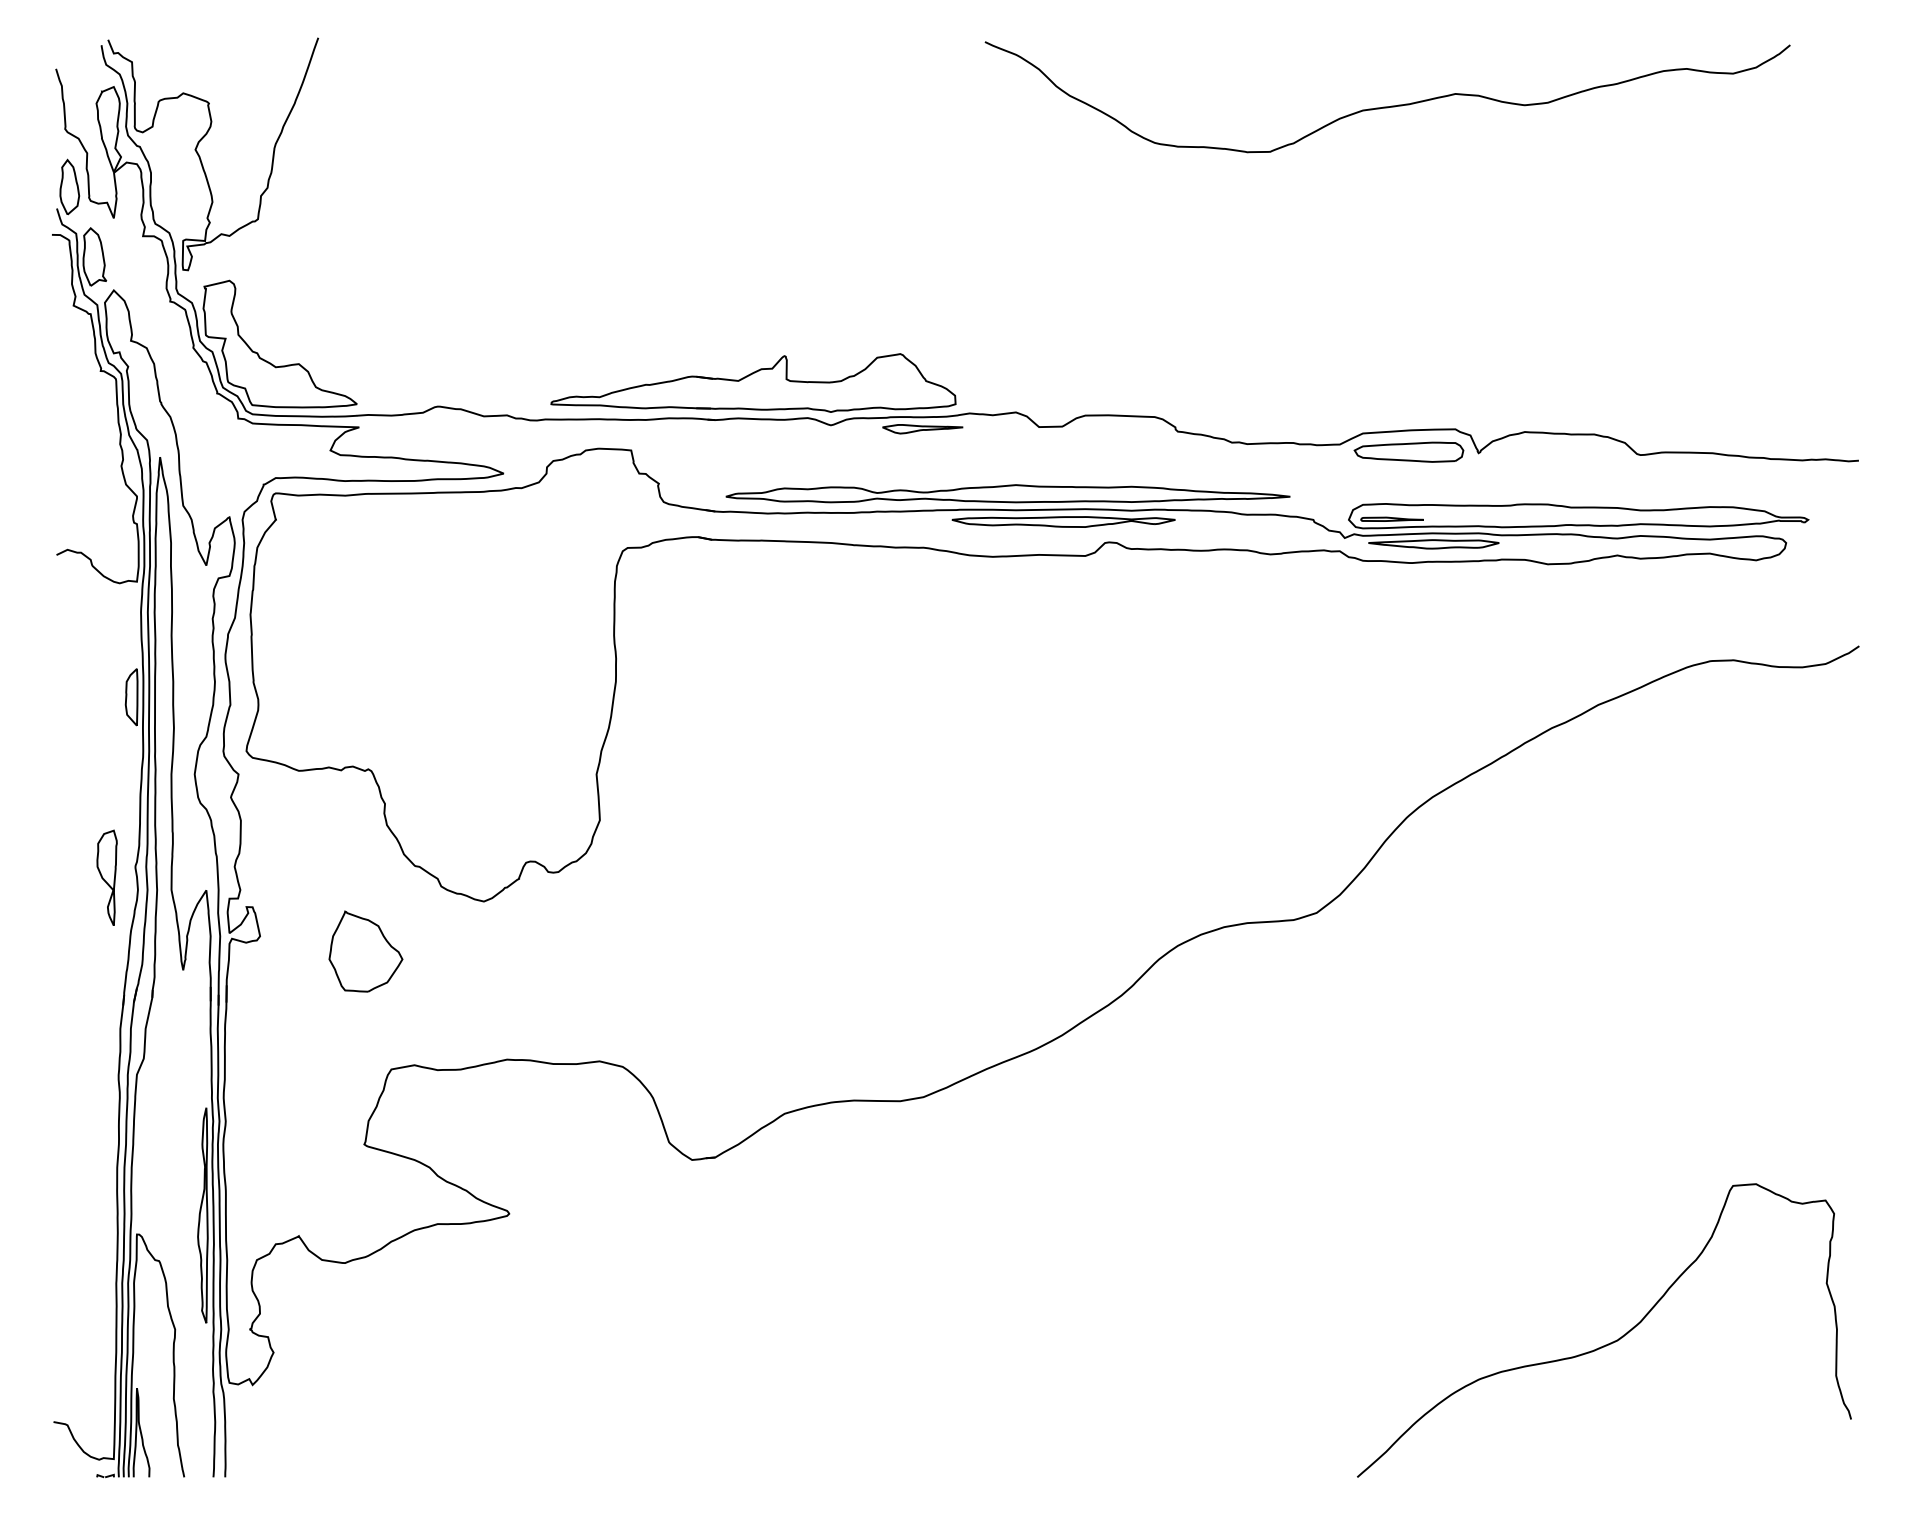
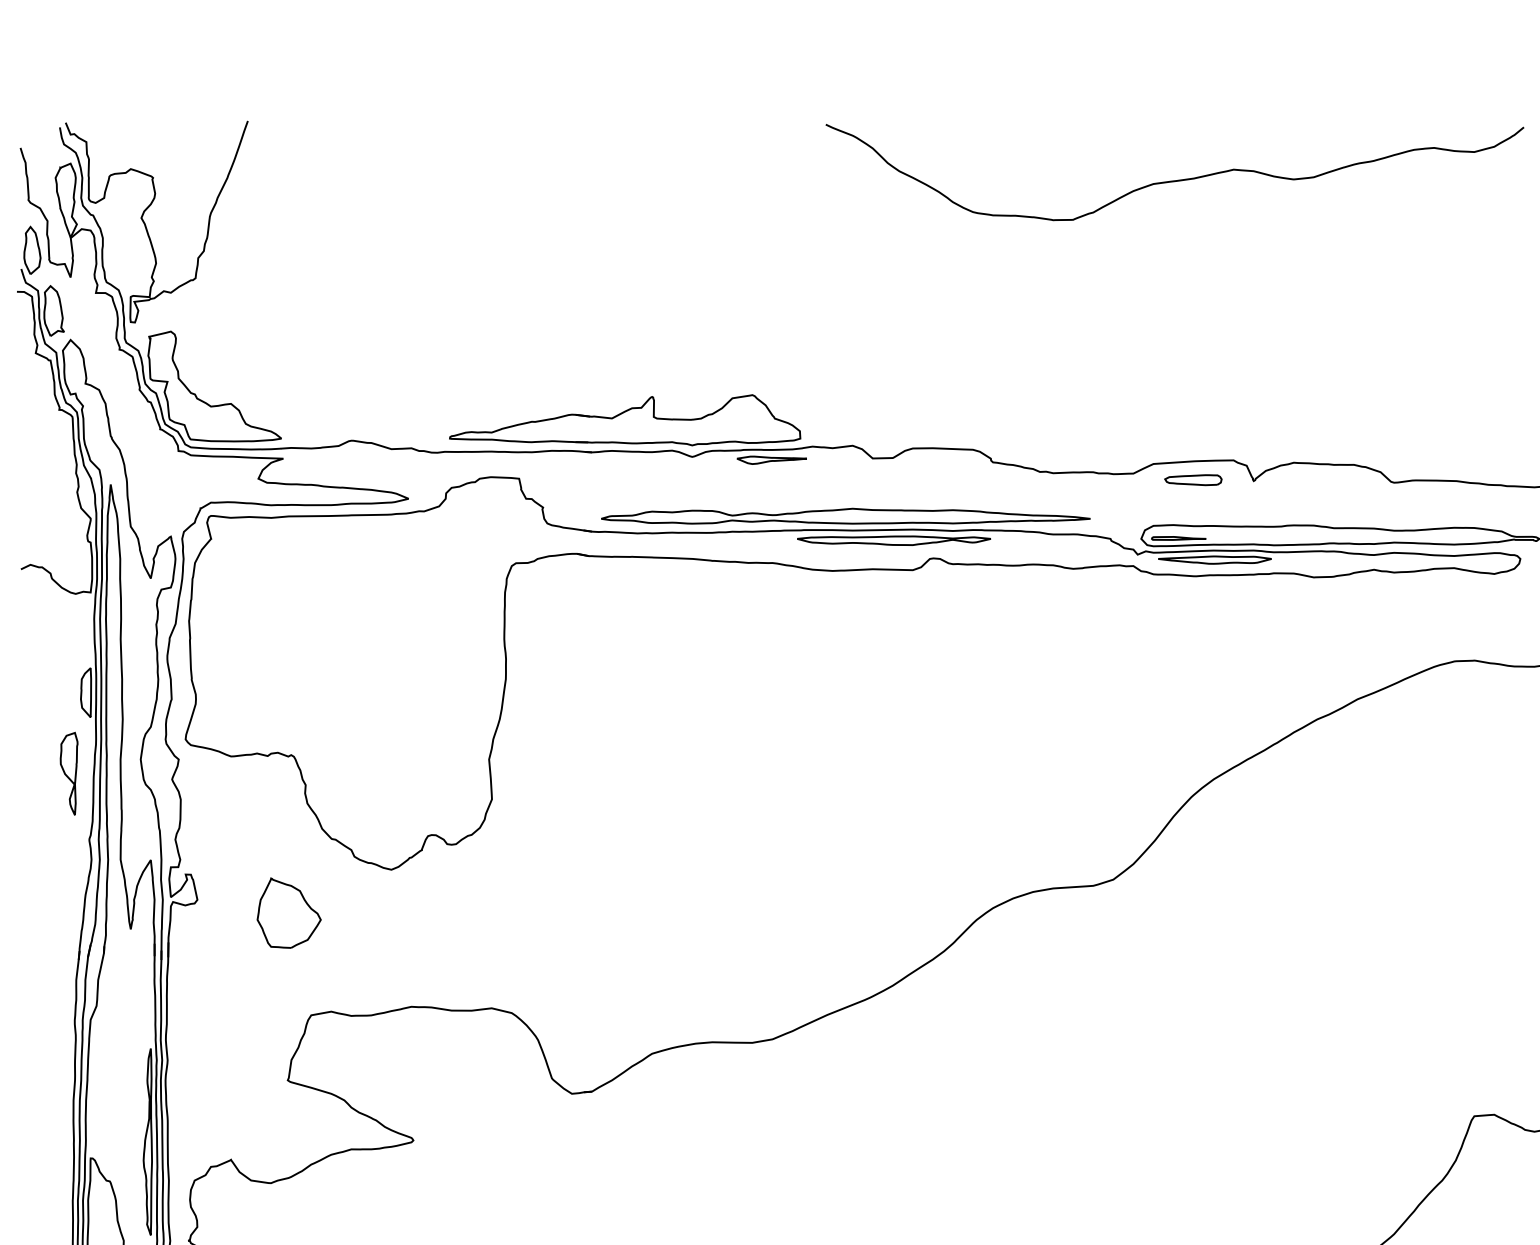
part: (1408, 451) -> (1192, 479), size x0.6
part: (106, 877) -> (68, 773), moved

